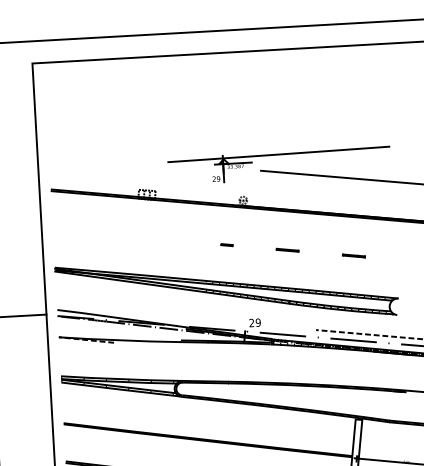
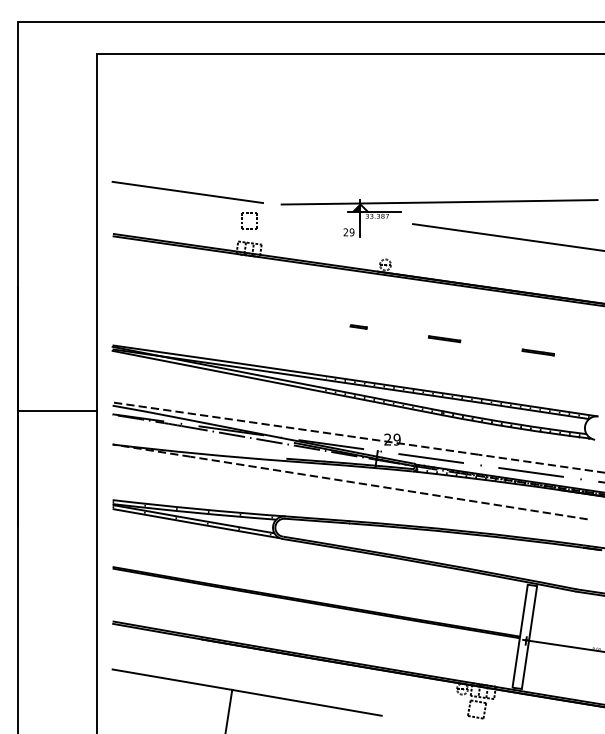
line: (101, 157) -> (187, 192), added
part: (145, 169) -> (248, 213), added
line: (186, 318) -> (295, 428), added
line: (254, 356) -> (388, 487), added

